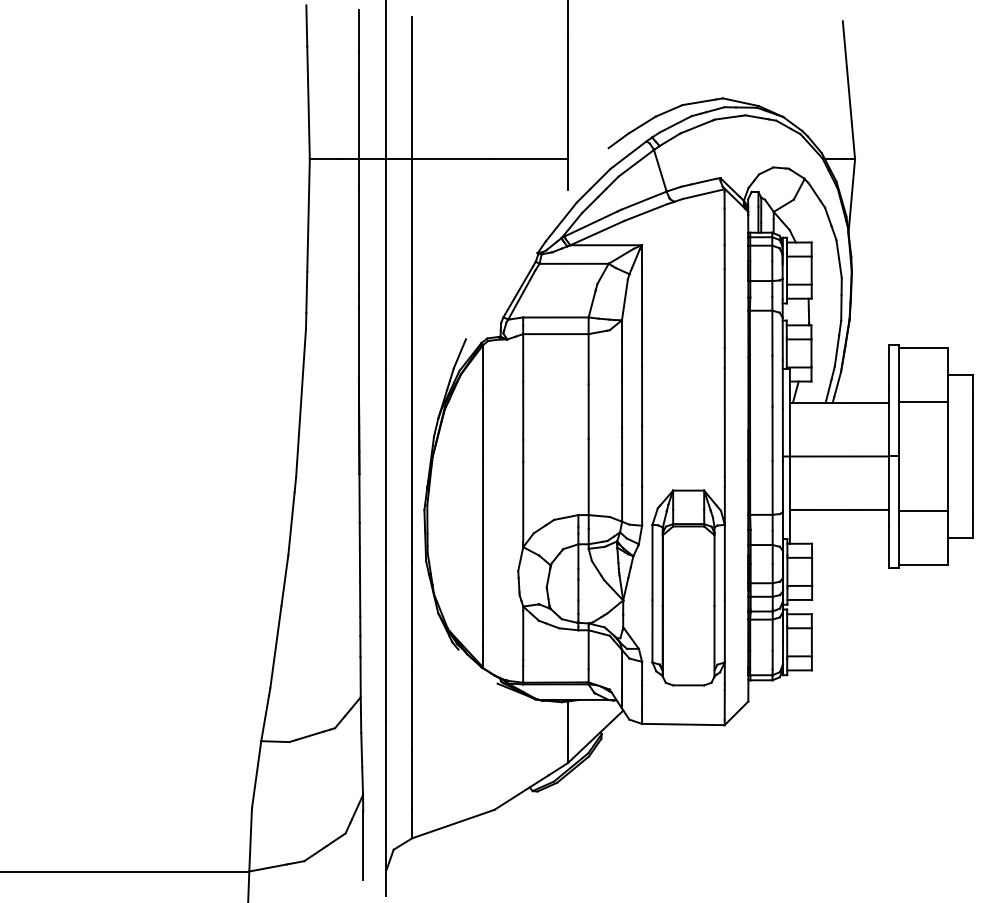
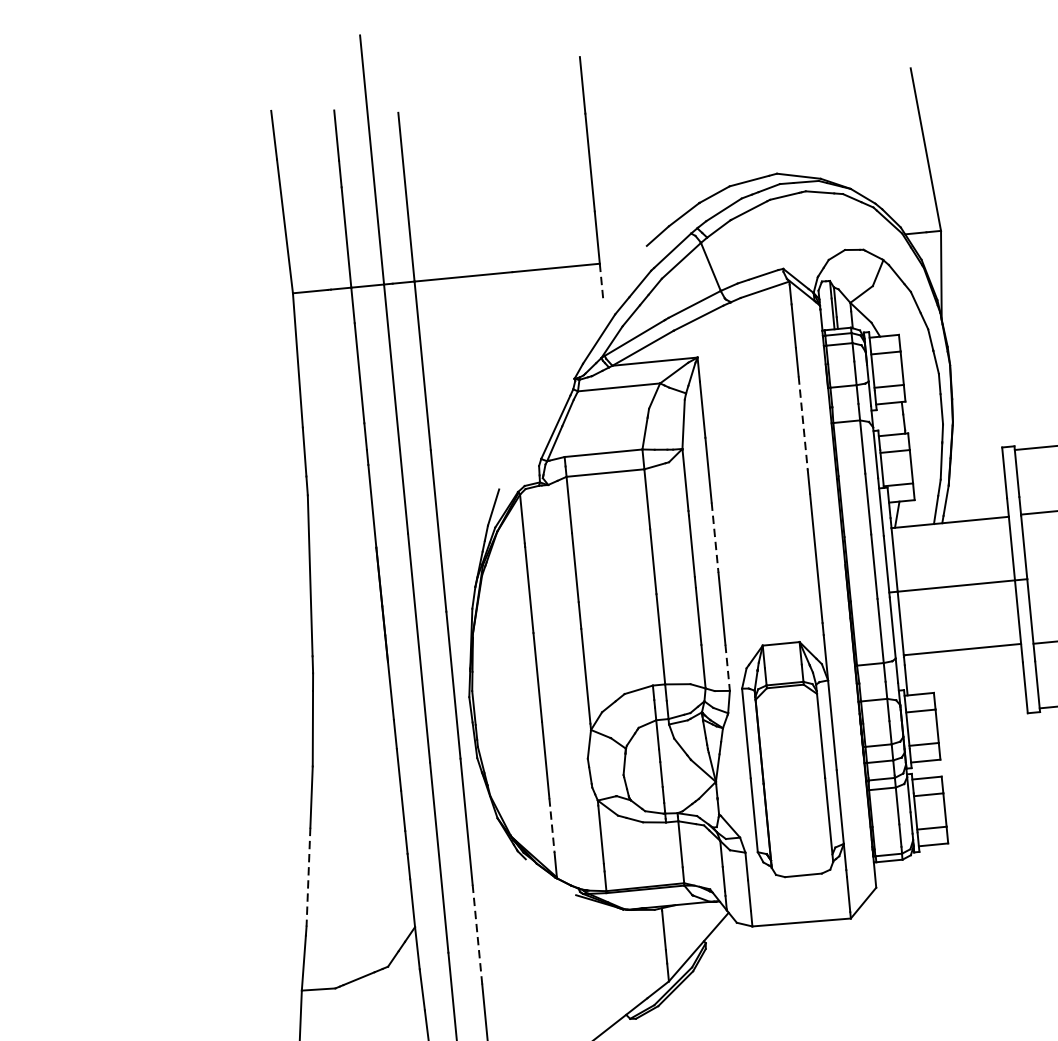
line: (567, 174) -> (600, 281), solid -> dashed
line: (724, 308) -> (802, 423), solid -> dashed
line: (642, 396) -> (715, 537), solid -> dashed
line: (642, 506) -> (728, 668), solid -> dashed
line: (483, 623) -> (552, 825), solid -> dashed
line: (275, 647) -> (308, 877), solid -> dashed
line: (412, 708) -> (477, 934), solid -> dashed

